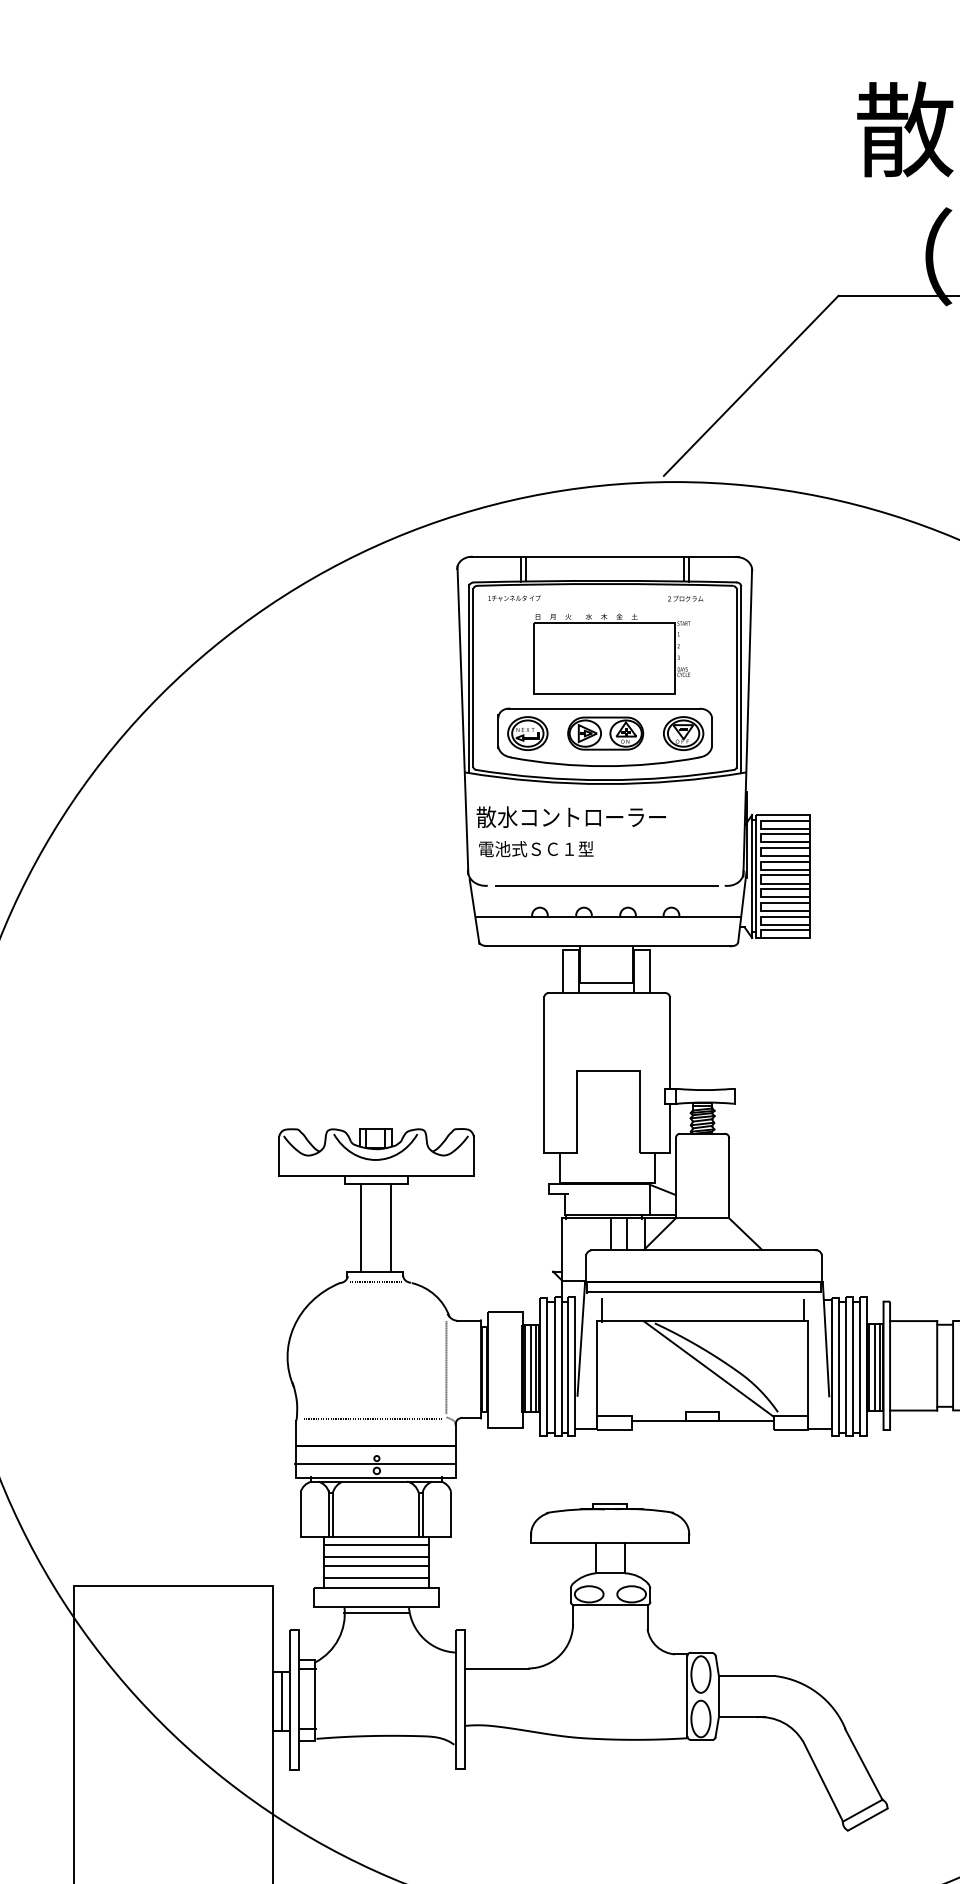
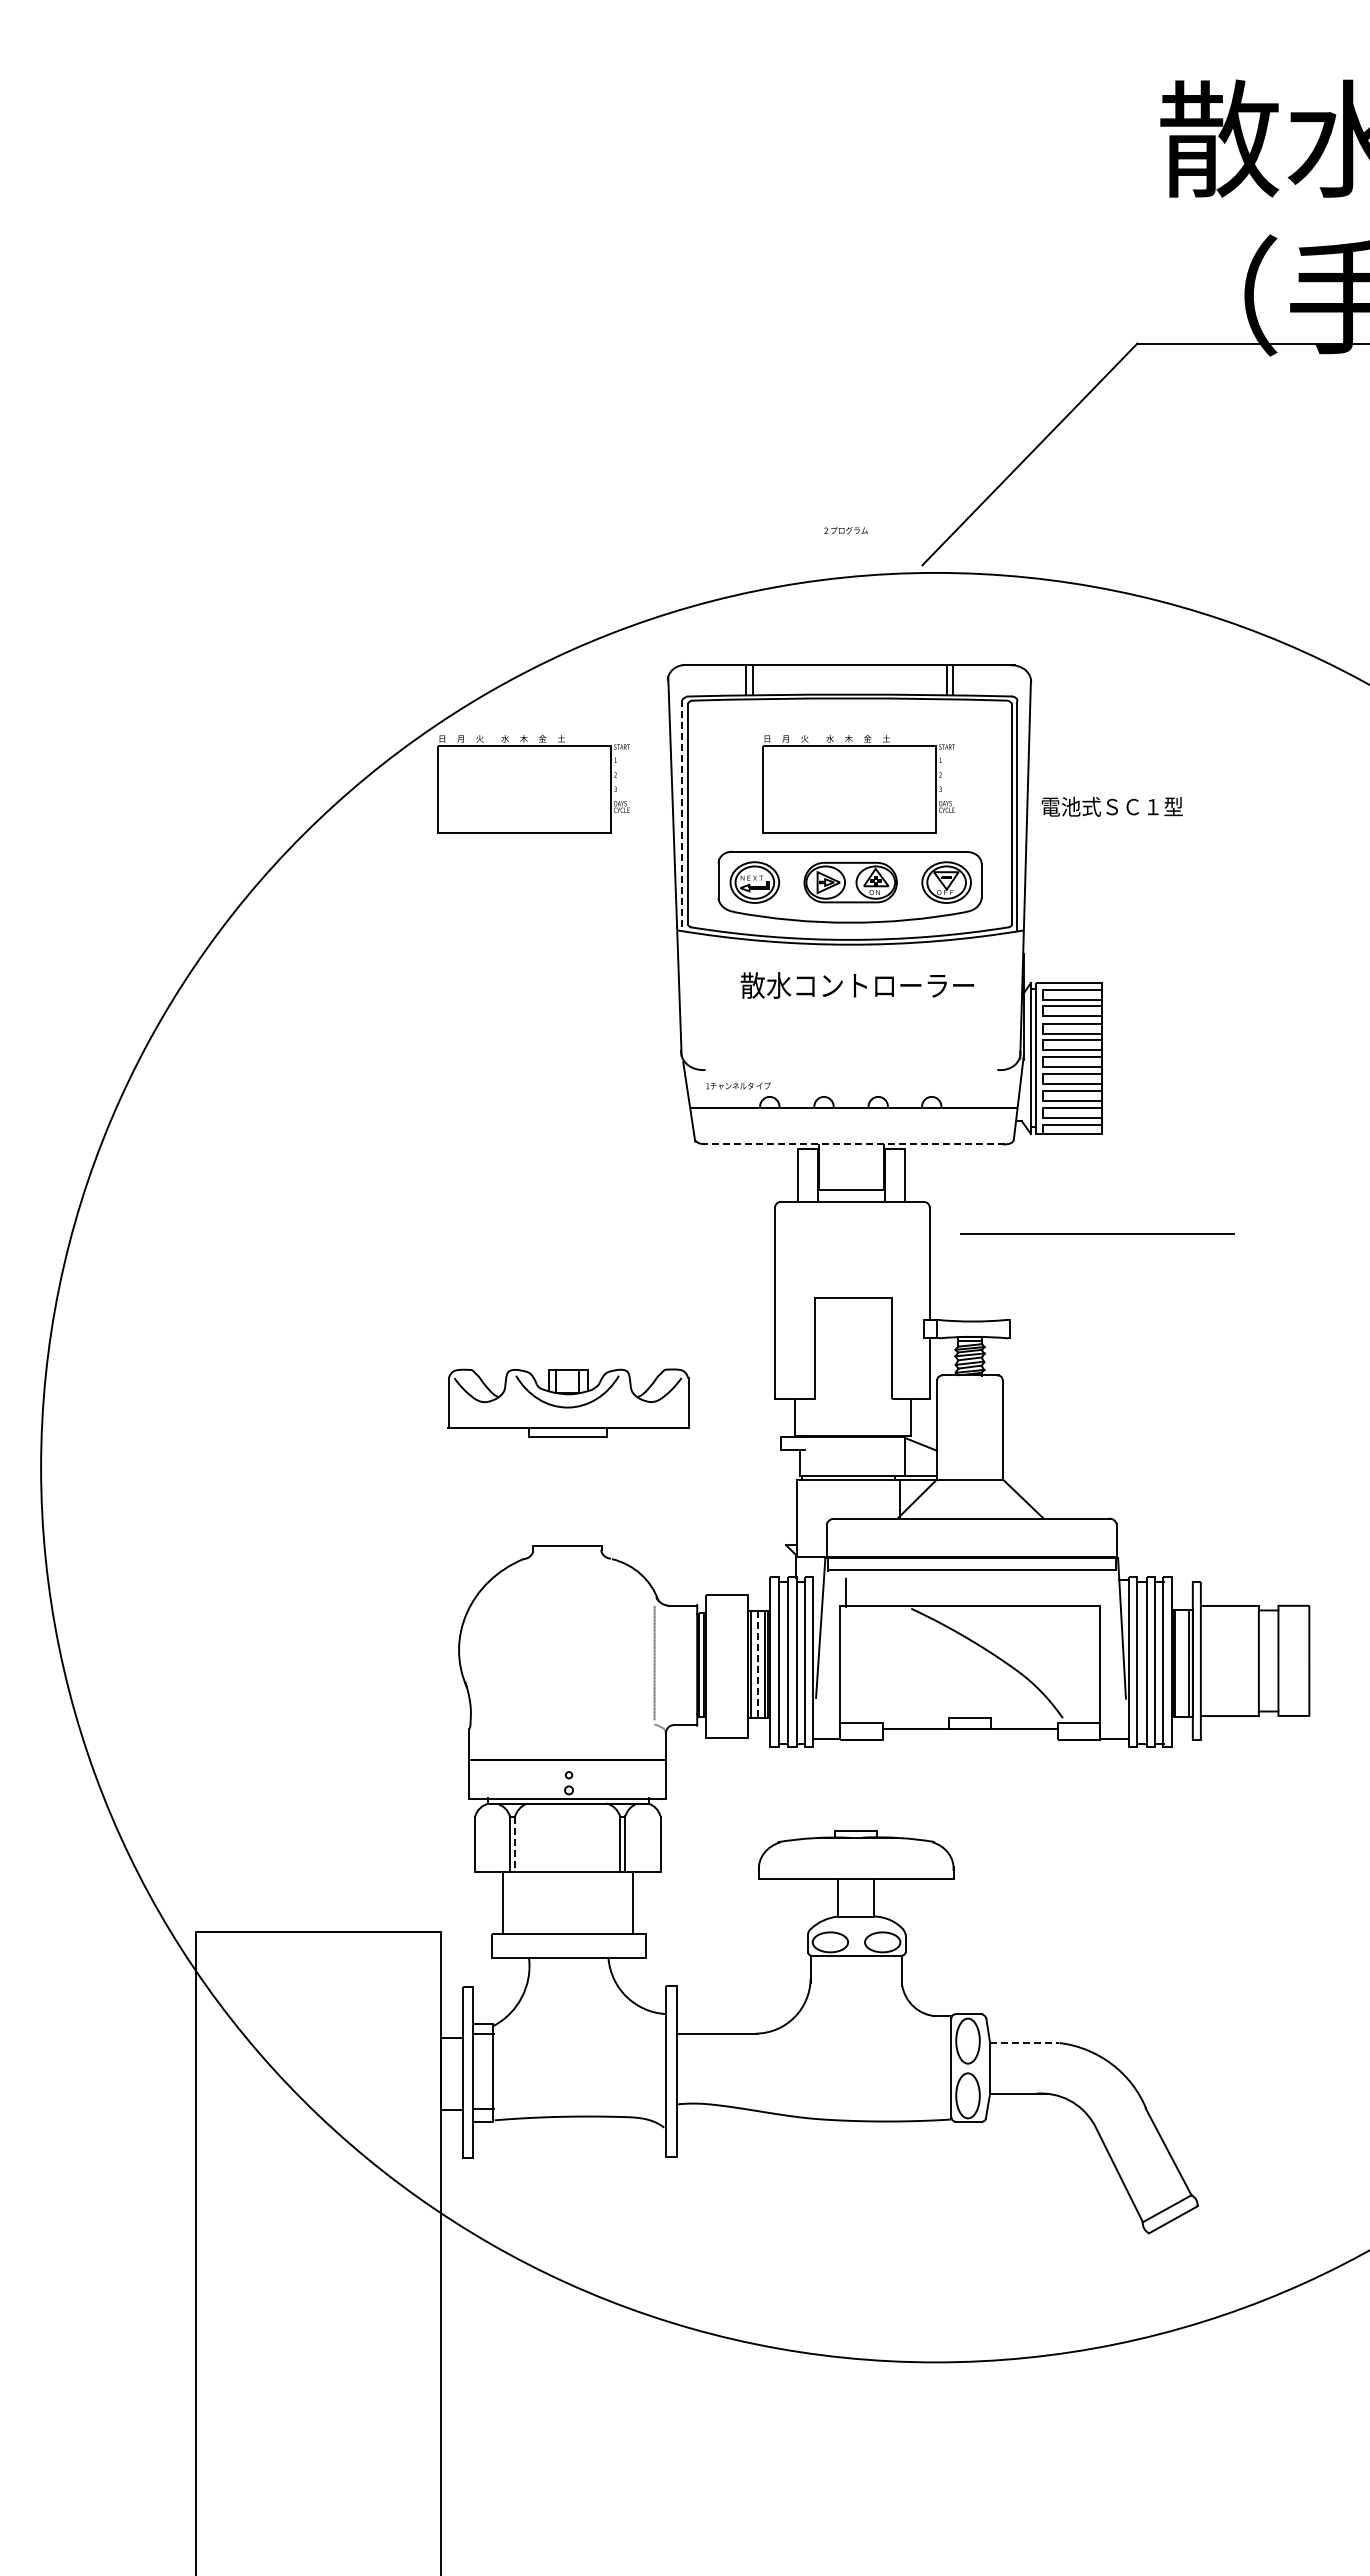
text: (514, 597) -> (738, 1085), moved
text: (685, 598) -> (845, 530), moved
part: (348, 653) -> (533, 784), added
line: (469, 679) -> (682, 815), solid -> dashed
text: (570, 817) -> (856, 985), moved
text: (536, 848) -> (1112, 806), moved
line: (607, 885) -> (1097, 1233), moved
line: (607, 946) -> (852, 1144), solid -> dashed
line: (361, 1228) -> (549, 1491), removed
line: (391, 1228) -> (586, 1491), removed
line: (610, 1233) -> (856, 1498), removed
line: (626, 1233) -> (876, 1498), removed
line: (375, 1281) -> (567, 1557), removed
line: (804, 1310) -> (1095, 1593), removed
line: (875, 1367) -> (1182, 1662), removed
line: (530, 1368) -> (758, 1664), solid -> dashed
line: (708, 1368) -> (977, 1664), removed
line: (373, 1419) -> (564, 1726), removed
line: (375, 1464) -> (567, 1782), removed
line: (332, 1515) -> (514, 1845), solid -> dashed
line: (376, 1545) -> (568, 1882), removed
line: (376, 1557) -> (568, 1896), removed
line: (376, 1566) -> (568, 1907), removed
line: (376, 1577) -> (568, 1921), removed
line: (376, 1612) -> (568, 1964), removed
line: (746, 1675) -> (1024, 2042), solid -> dashed
line: (281, 1701) -> (451, 2074), removed

